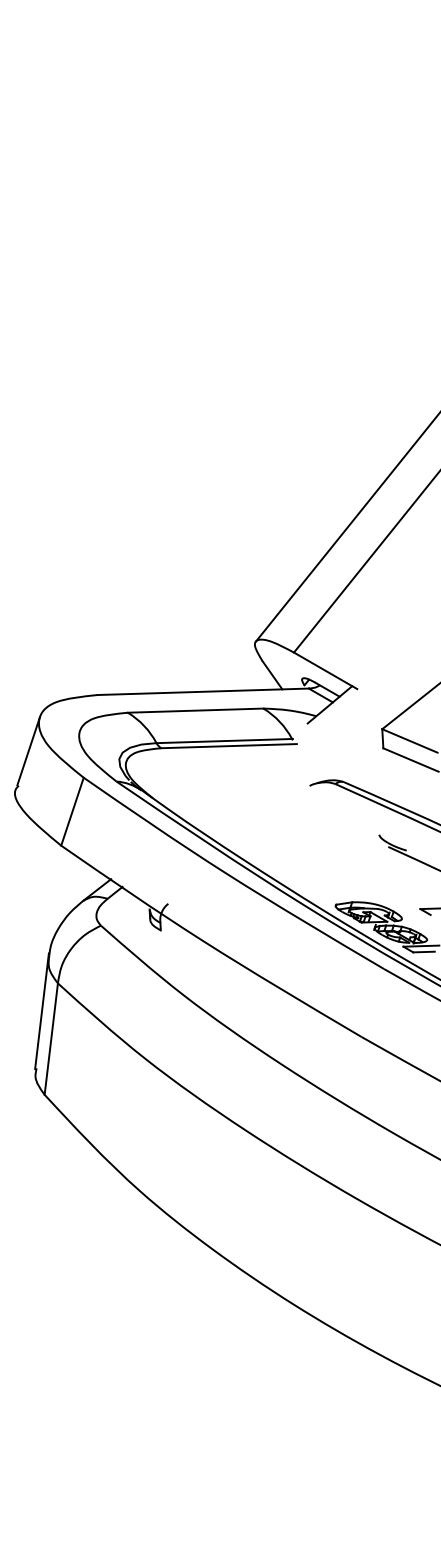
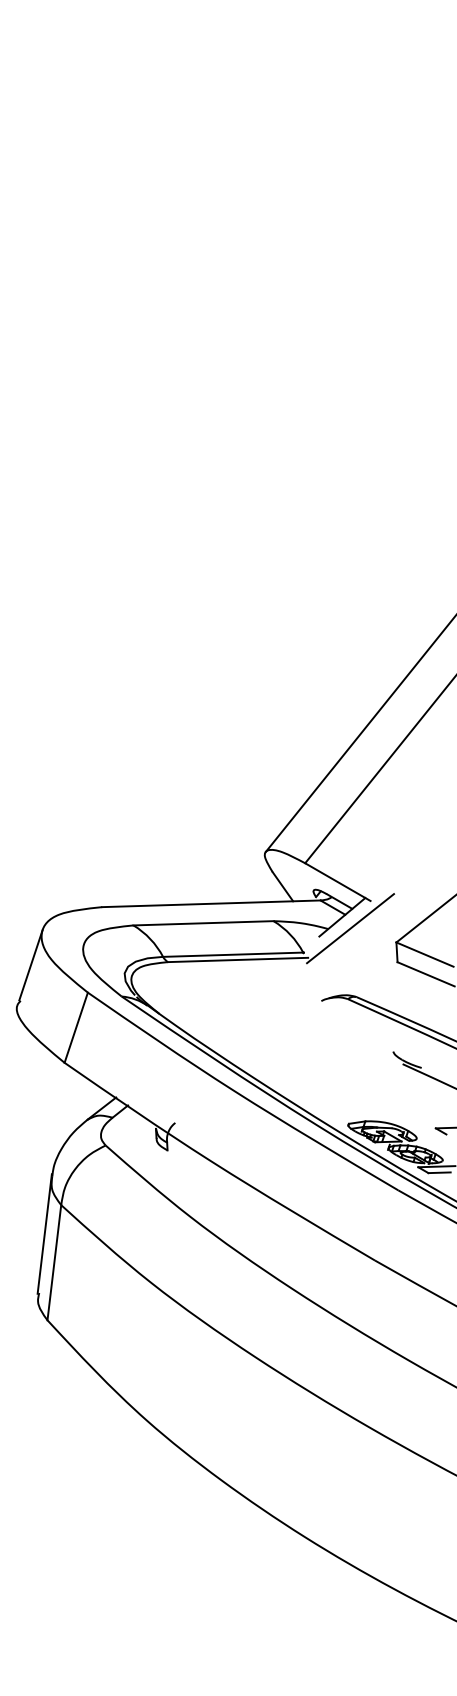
line: (337, 715) -> (350, 928), added

